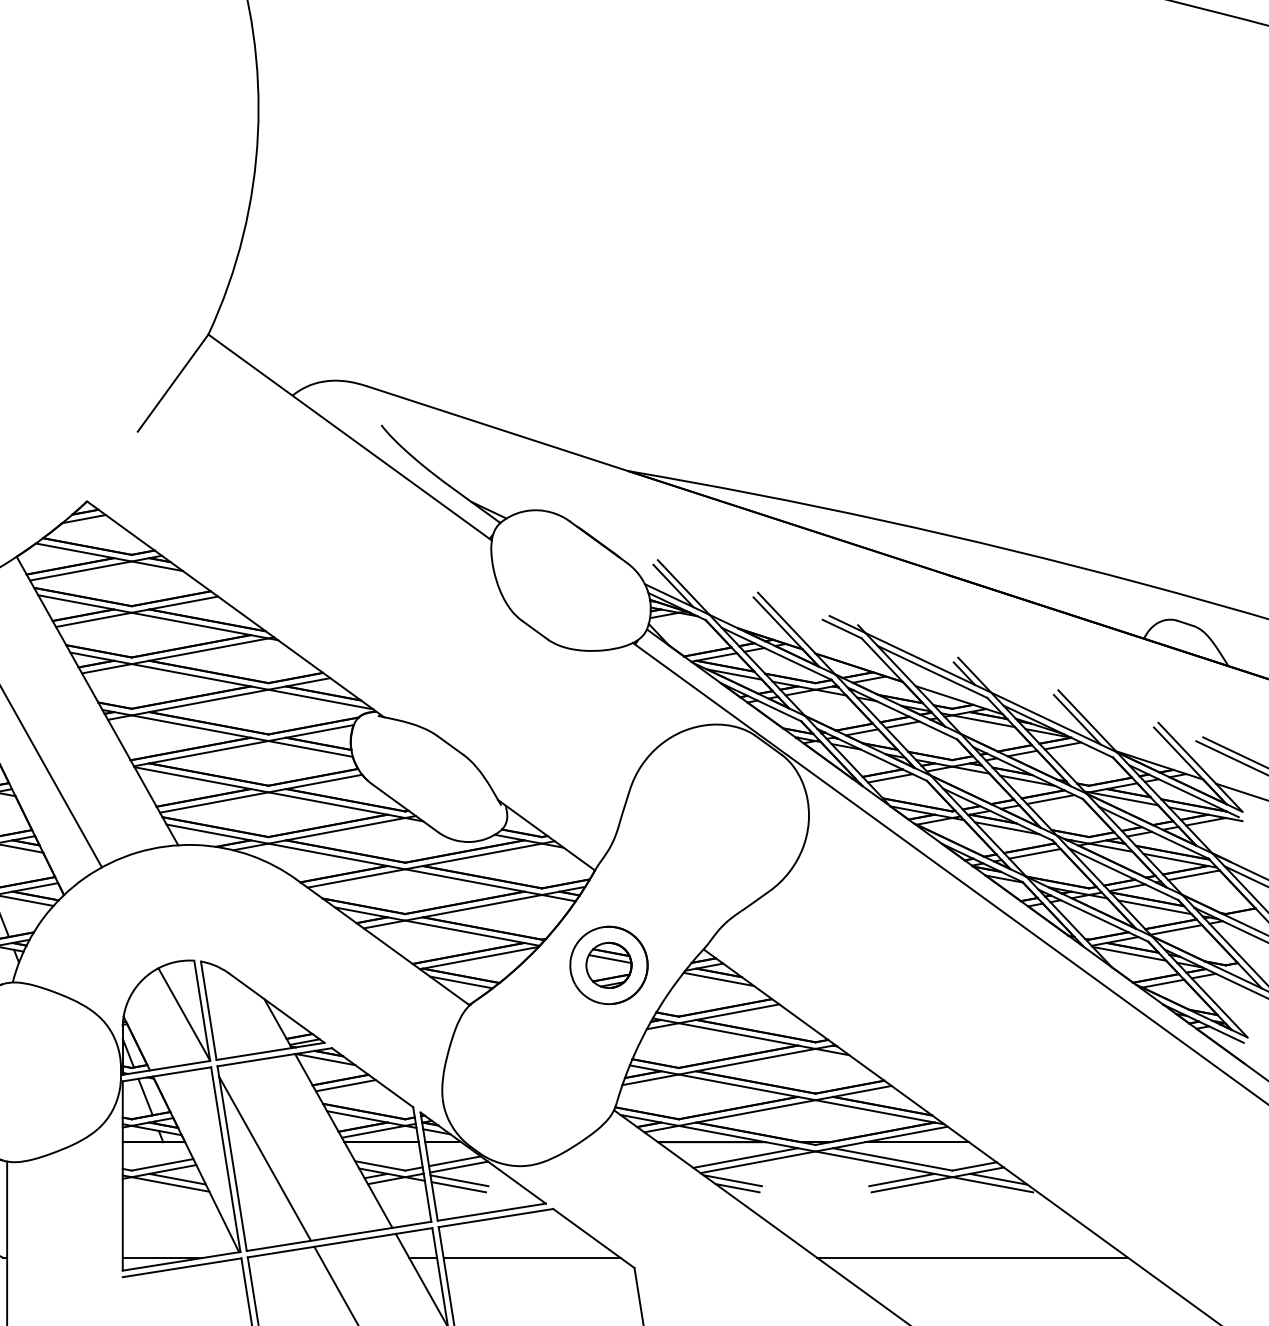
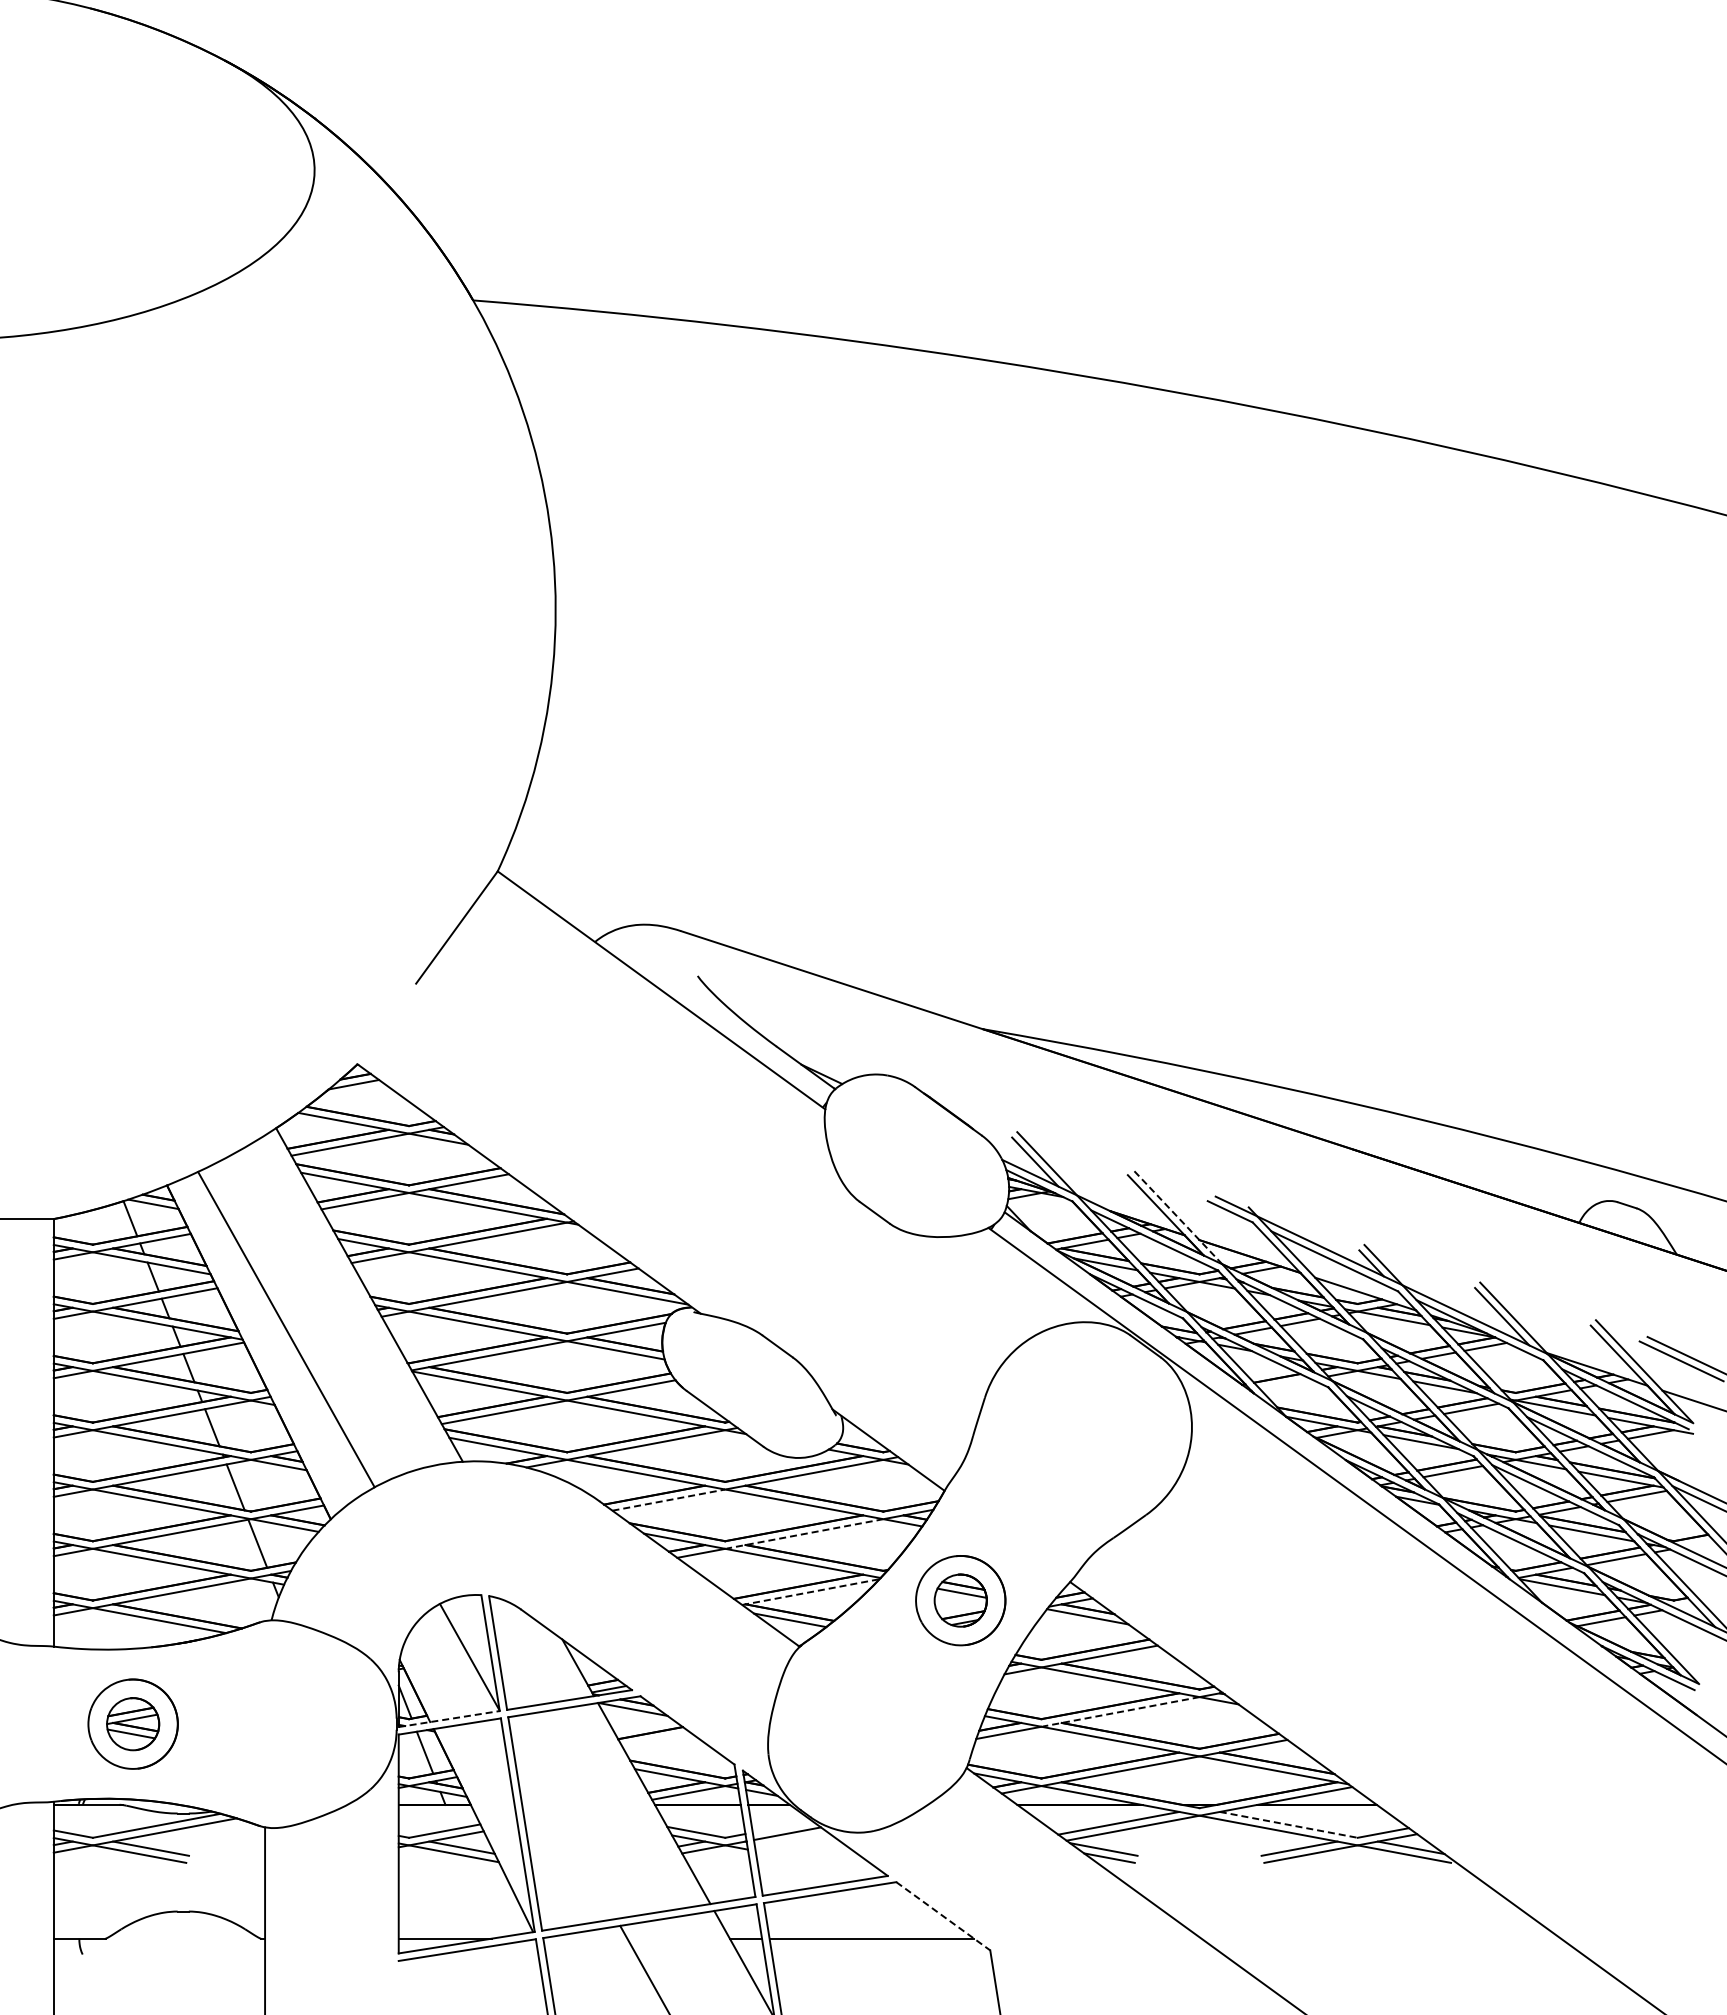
line: (796, 633) -> (1177, 1216), solid -> dashed
line: (889, 778) -> (1285, 1384), removed
line: (357, 878) -> (669, 1500), solid -> dashed
line: (474, 907) -> (805, 1533), solid -> dashed
line: (478, 958) -> (810, 1592), solid -> dashed
line: (748, 1061) -> (1121, 1711), solid -> dashed
line: (166, 1067) -> (449, 1718), solid -> dashed
line: (345, 1085) -> (656, 1739), removed
line: (265, 1158) -> (563, 1823), removed
line: (893, 1159) -> (1289, 1824), solid -> dashed
line: (454, 1160) -> (782, 1826), removed
line: (459, 1180) -> (787, 1849), removed
line: (458, 1186) -> (786, 1856), removed
line: (594, 1238) -> (943, 1916), solid -> dashed
line: (972, 1257) -> (1381, 1938), removed

